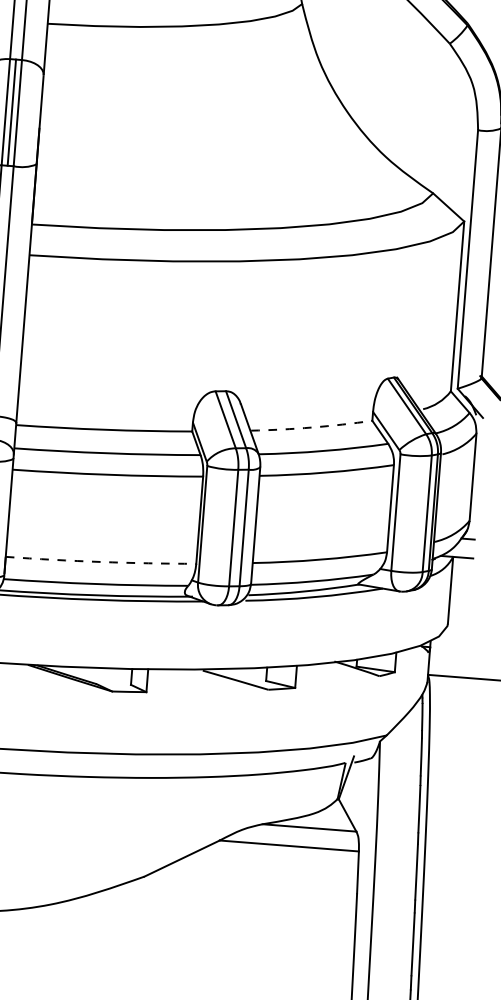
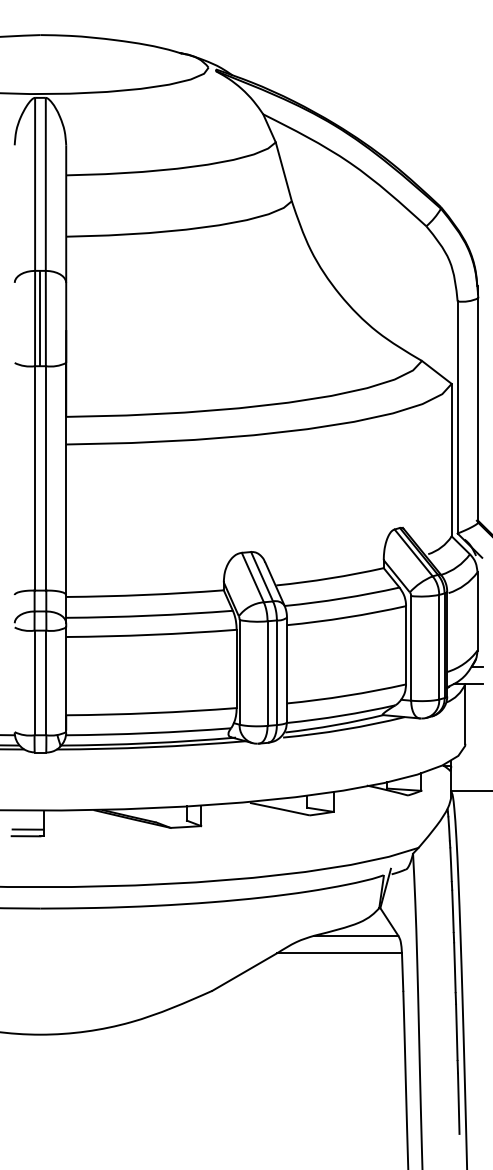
arc: (312, 427) -> (330, 578), dashed -> solid
arc: (100, 562) -> (151, 713), dashed -> solid

